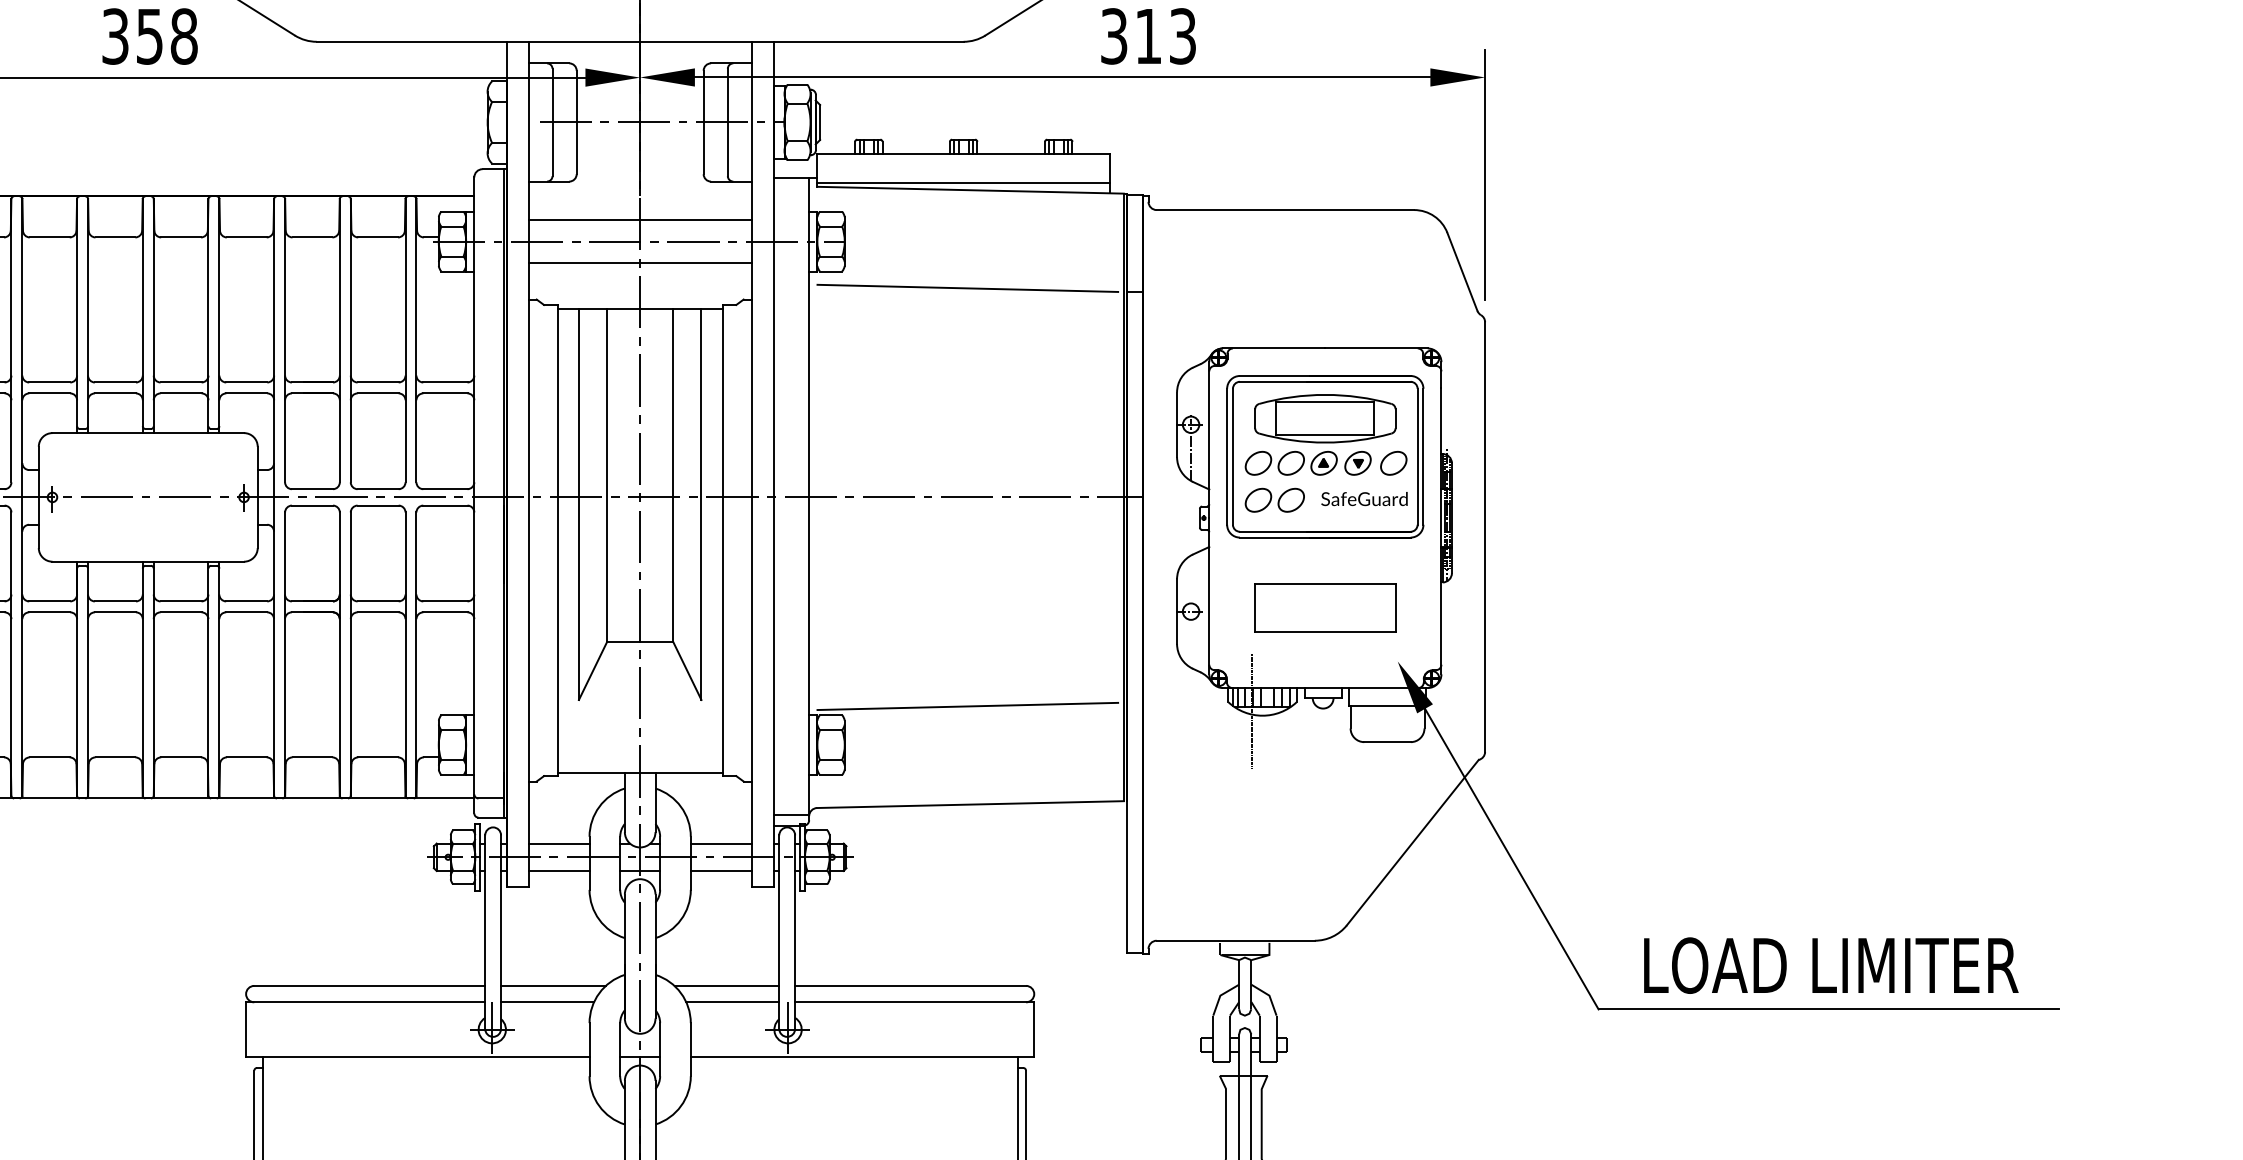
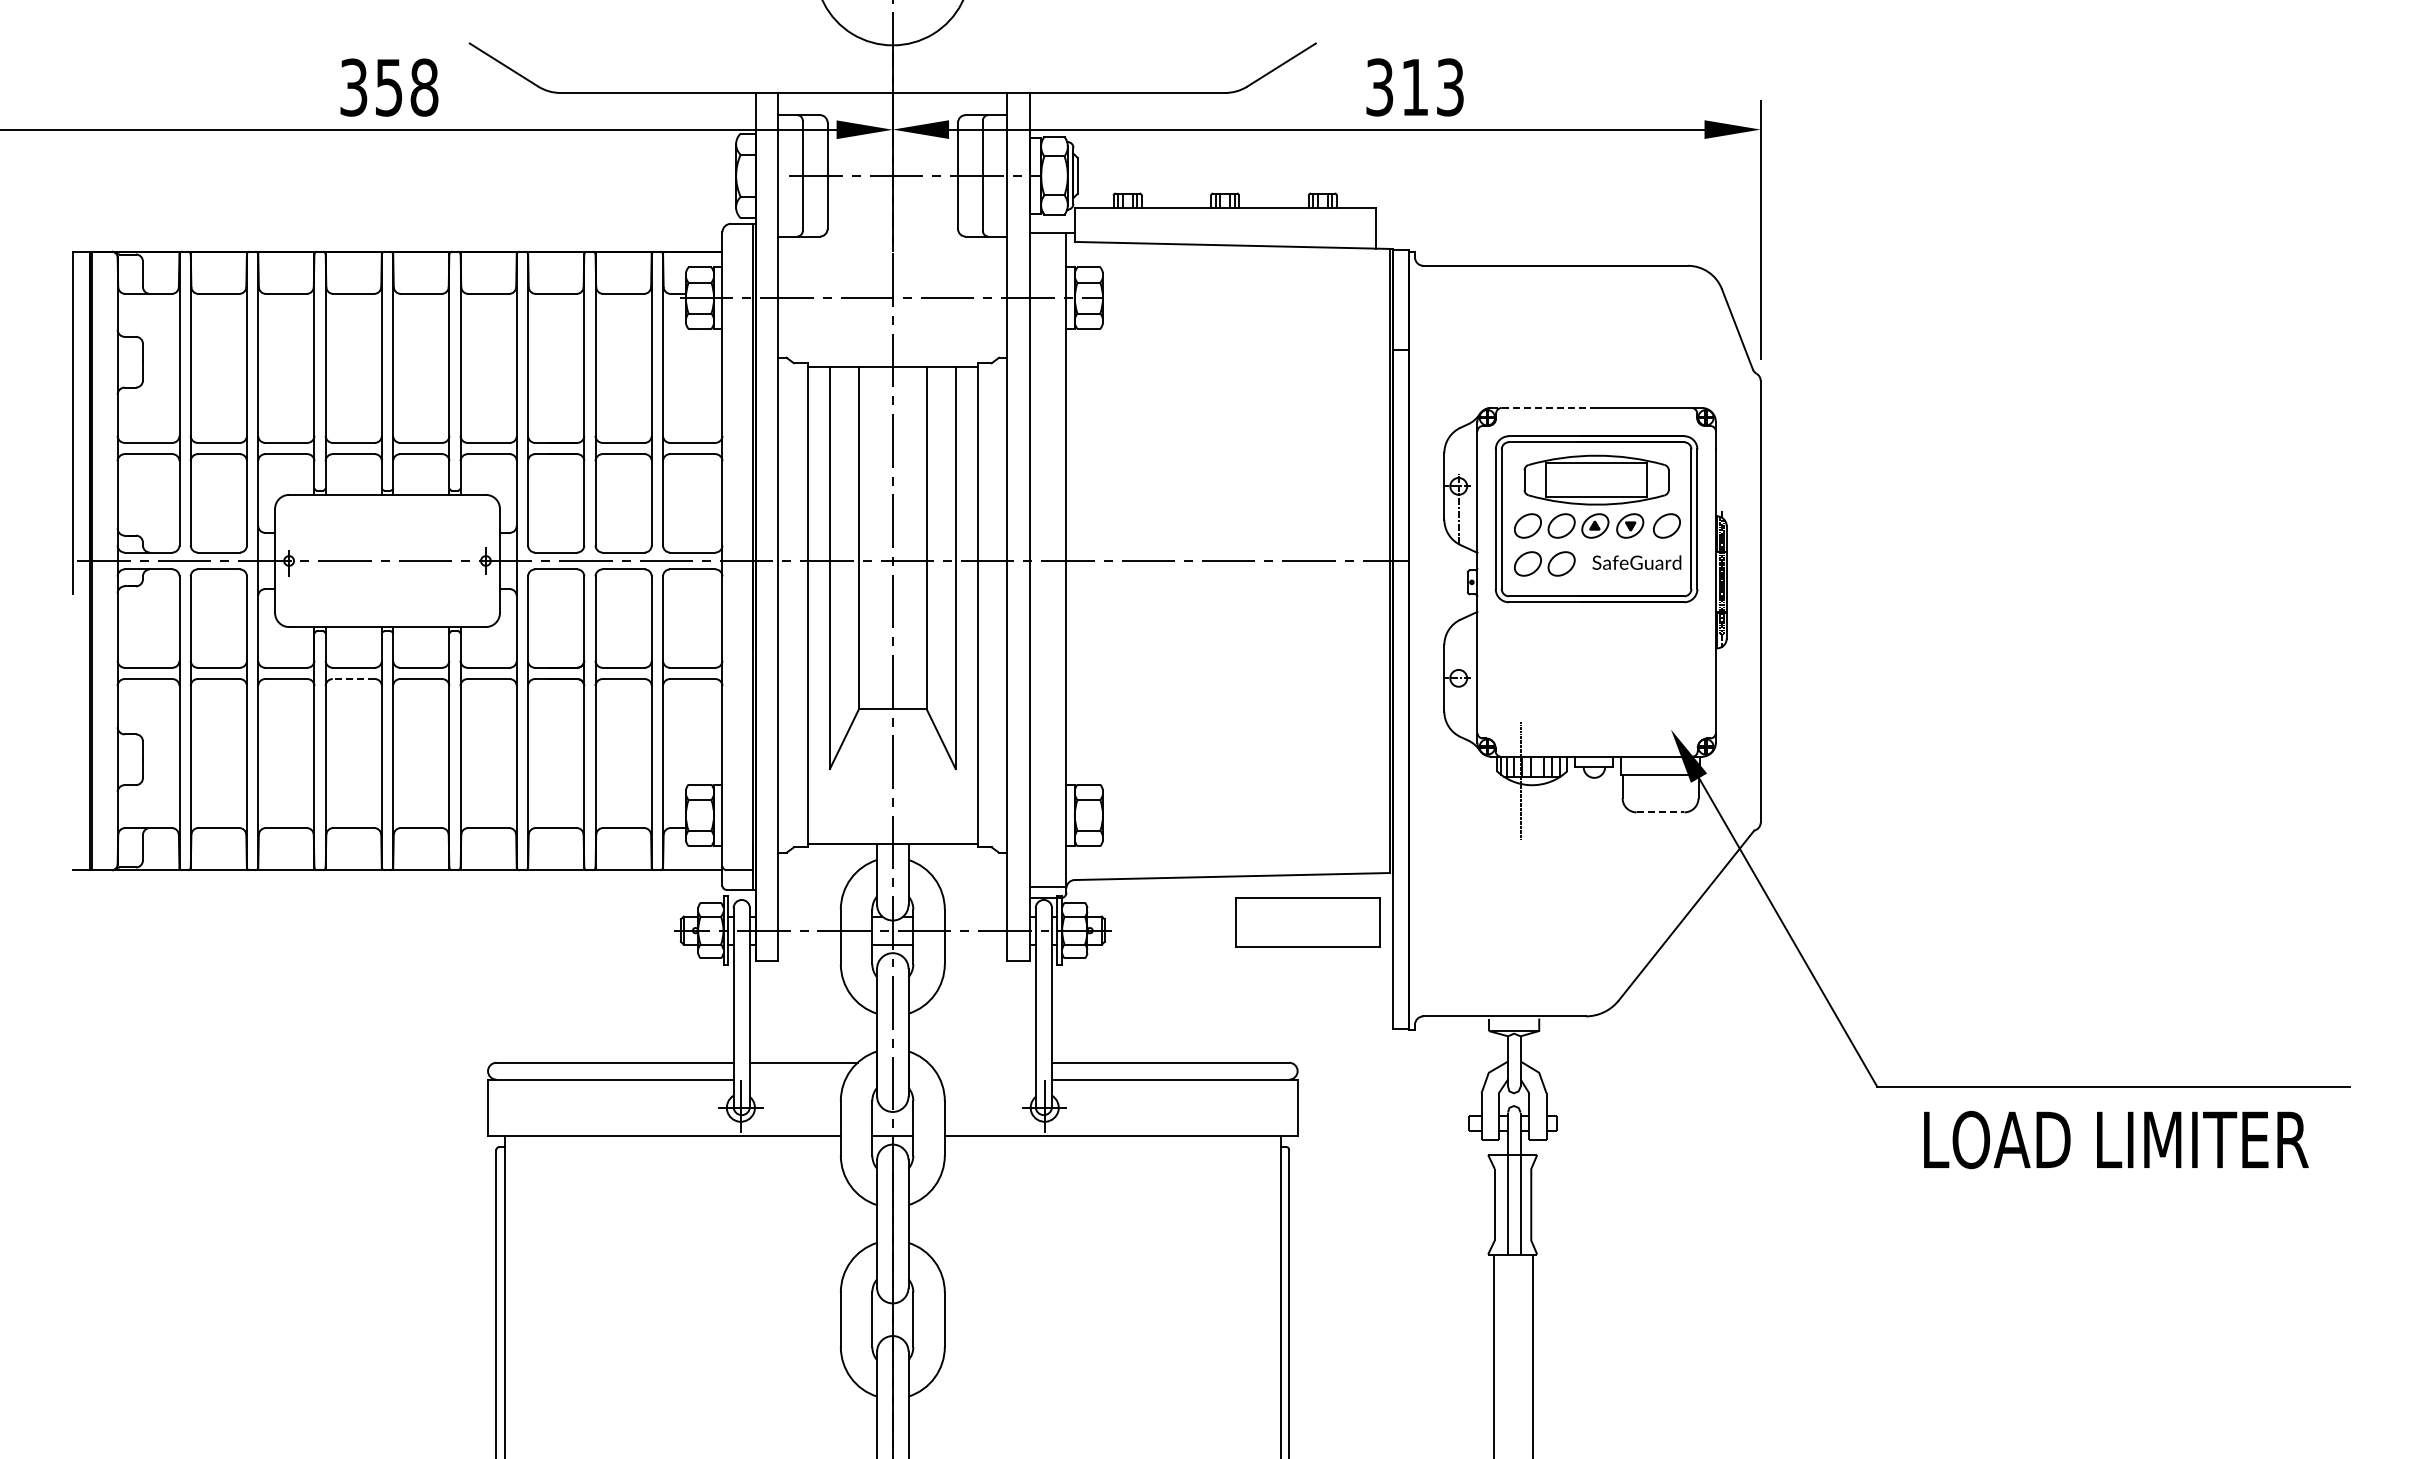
line: (963, 182) -> (1224, 237), removed
line: (639, 219) -> (892, 275), removed
line: (639, 263) -> (892, 320), removed
line: (966, 287) -> (1228, 345), removed
line: (1274, 347) -> (1544, 407), solid -> dashed
part: (1325, 607) -> (1307, 922), moved
line: (115, 612) -> (353, 679), solid -> dashed
line: (966, 706) -> (1228, 775), removed
line: (1387, 742) -> (1660, 812), solid -> dashed
line: (559, 843) -> (809, 916), removed
line: (720, 843) -> (975, 916), removed
line: (559, 870) -> (809, 944), removed
line: (720, 870) -> (975, 944), removed
text: (1831, 965) -> (2116, 1139), moved
line: (726, 985) -> (981, 1062), removed
line: (547, 1002) -> (797, 1079), removed
line: (732, 1002) -> (987, 1079), removed

